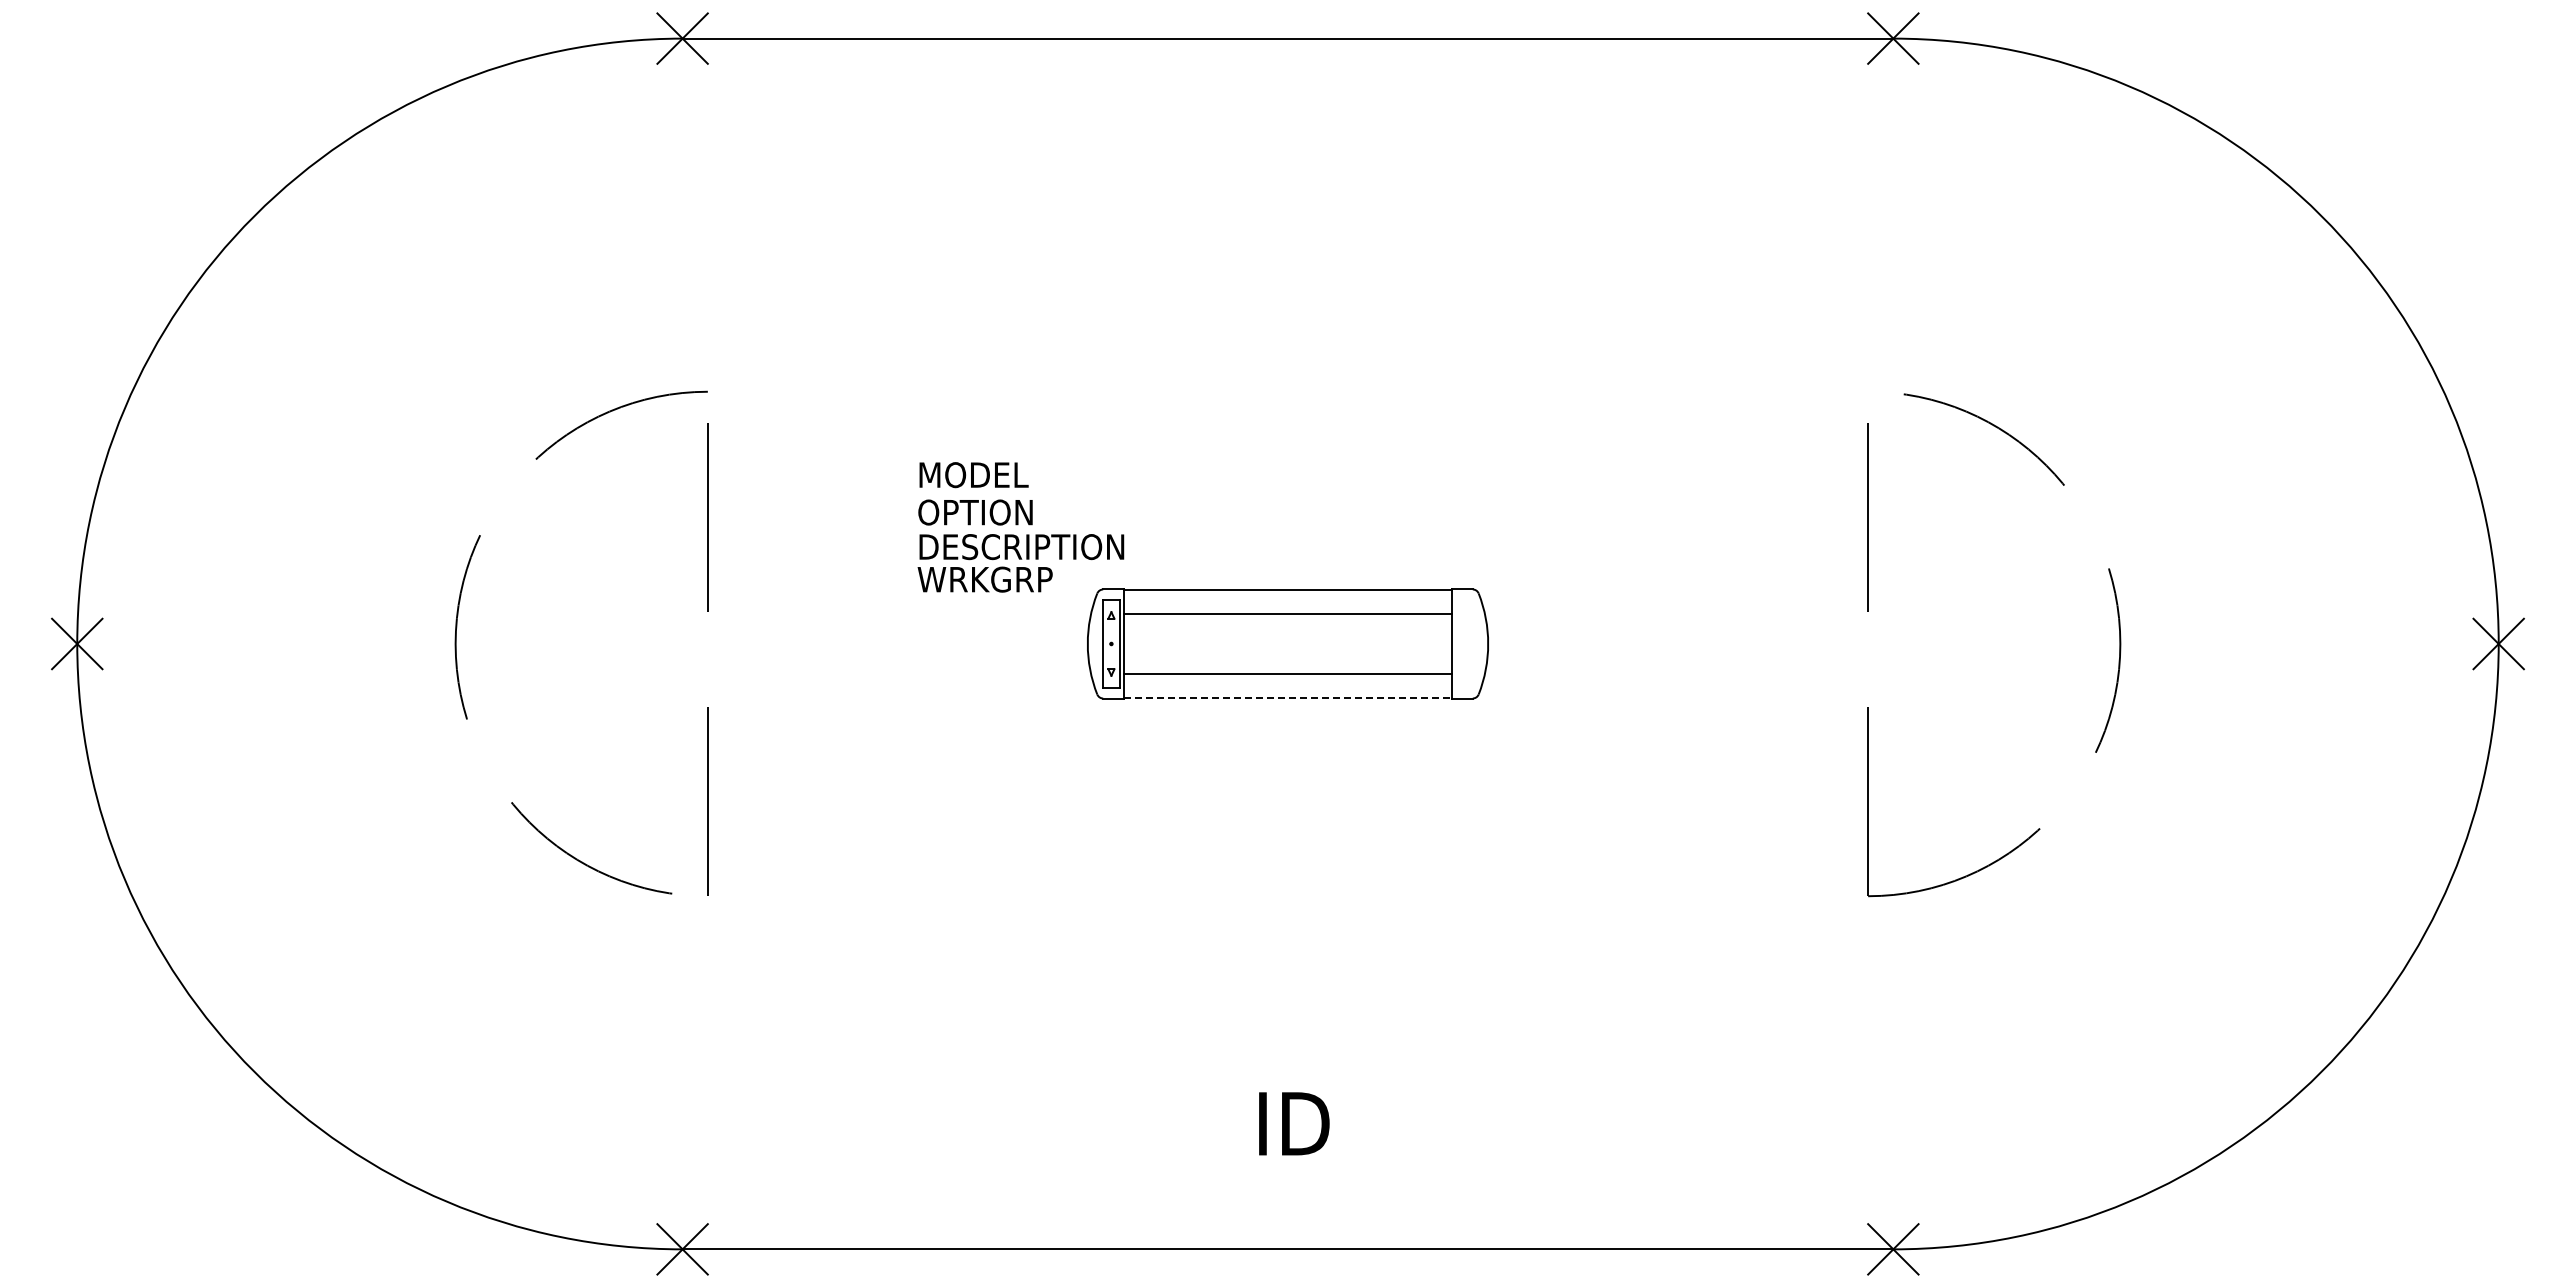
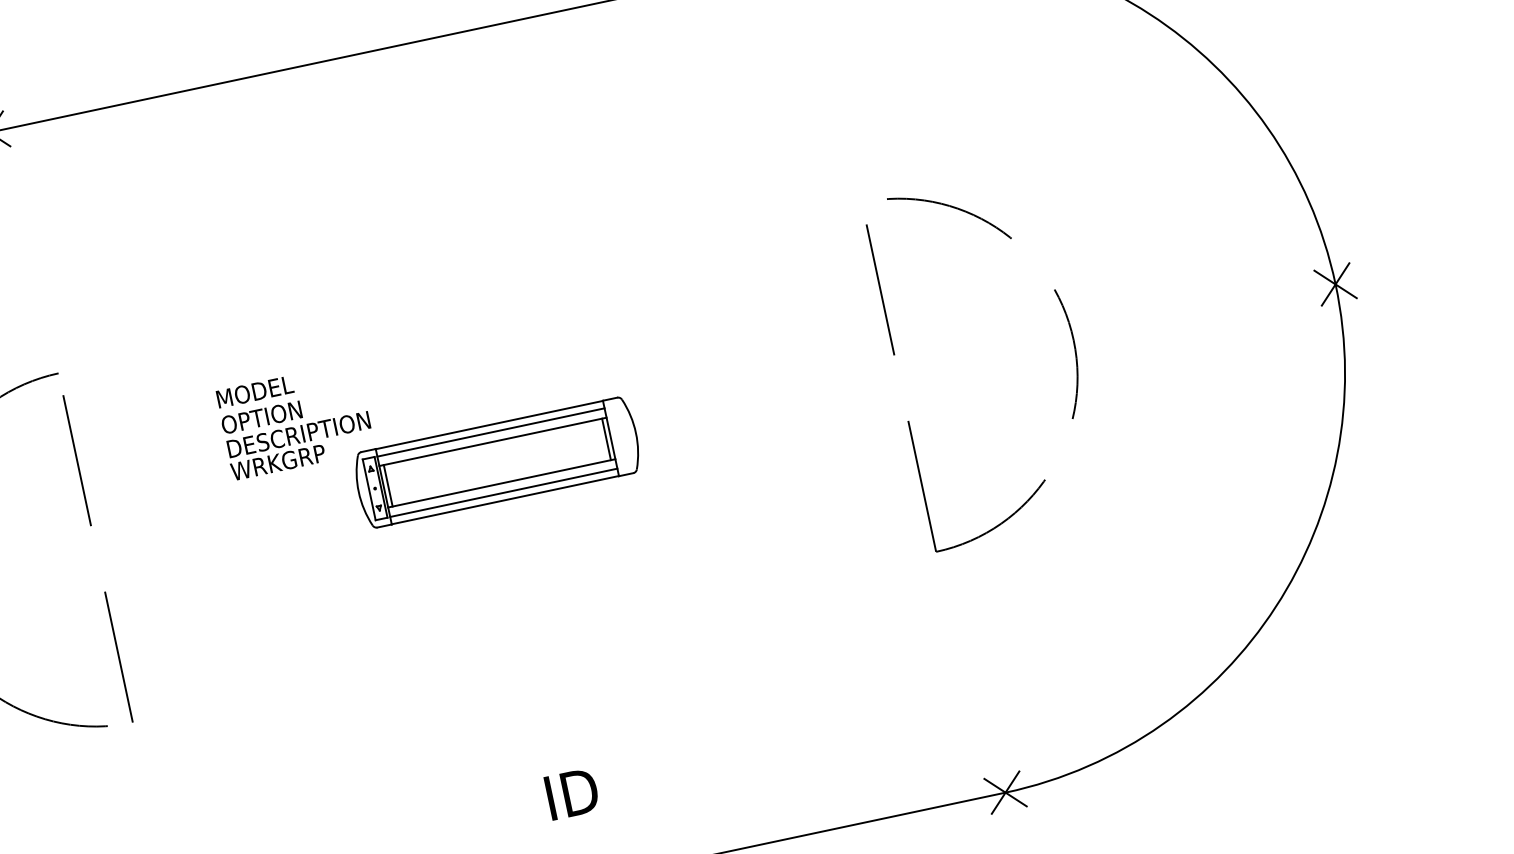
line: (1287, 600) -> (490, 432), added
line: (1130, 643) -> (388, 485), added
line: (1445, 643) -> (606, 439), added
line: (1287, 687) -> (503, 492), added
line: (1288, 698) -> (505, 500), dashed -> solid

